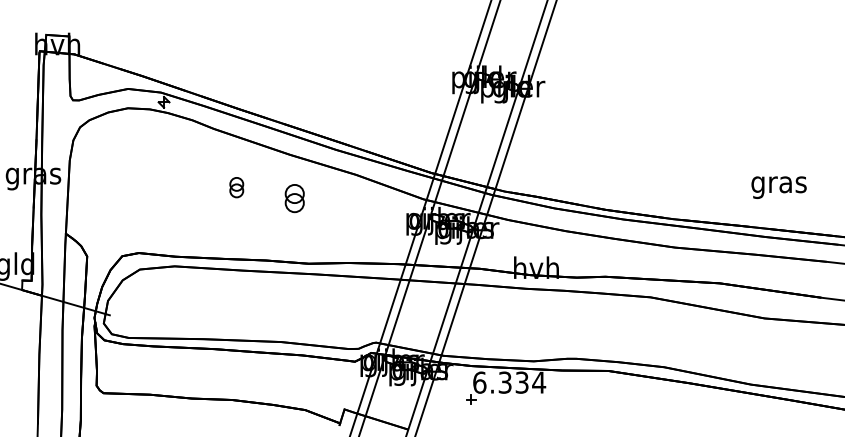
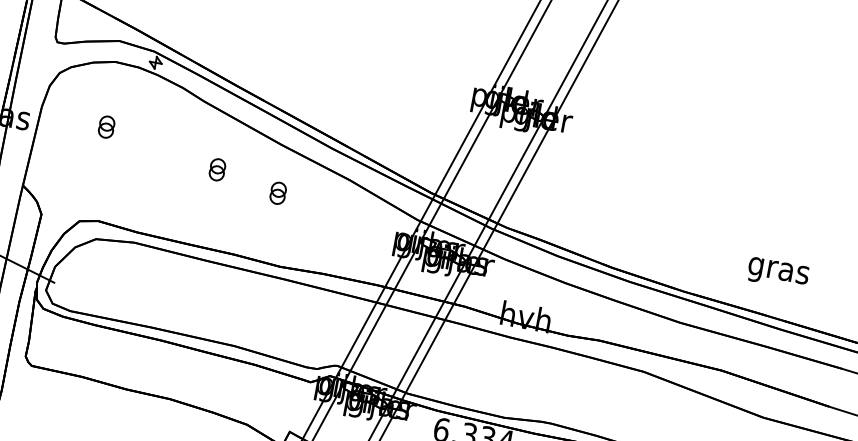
part: (130, 167) -> (106, 126), added
text: (778, 187) -> (777, 273), moved
part: (294, 198) -> (277, 193), size x0.71

